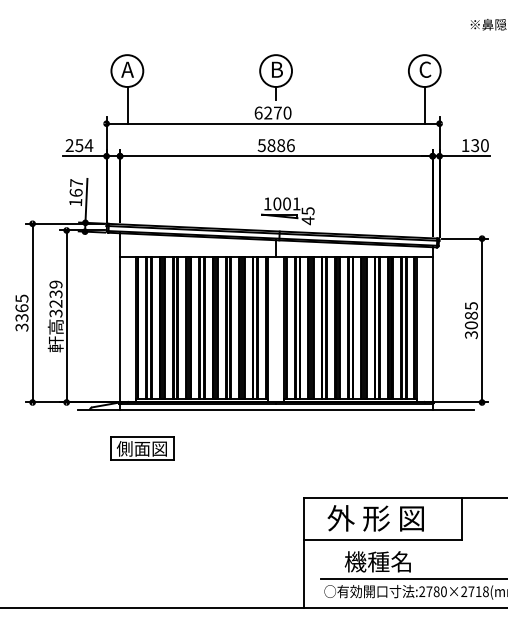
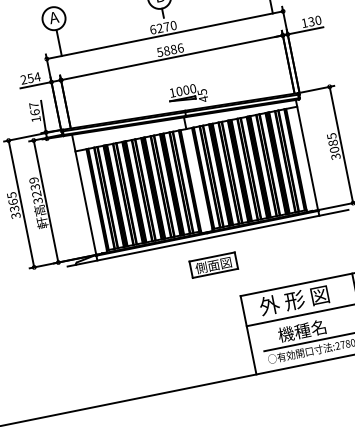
text: (296, 203) -> (192, 88), 1001 -> 1000
part: (142, 448) -> (213, 265), moved

